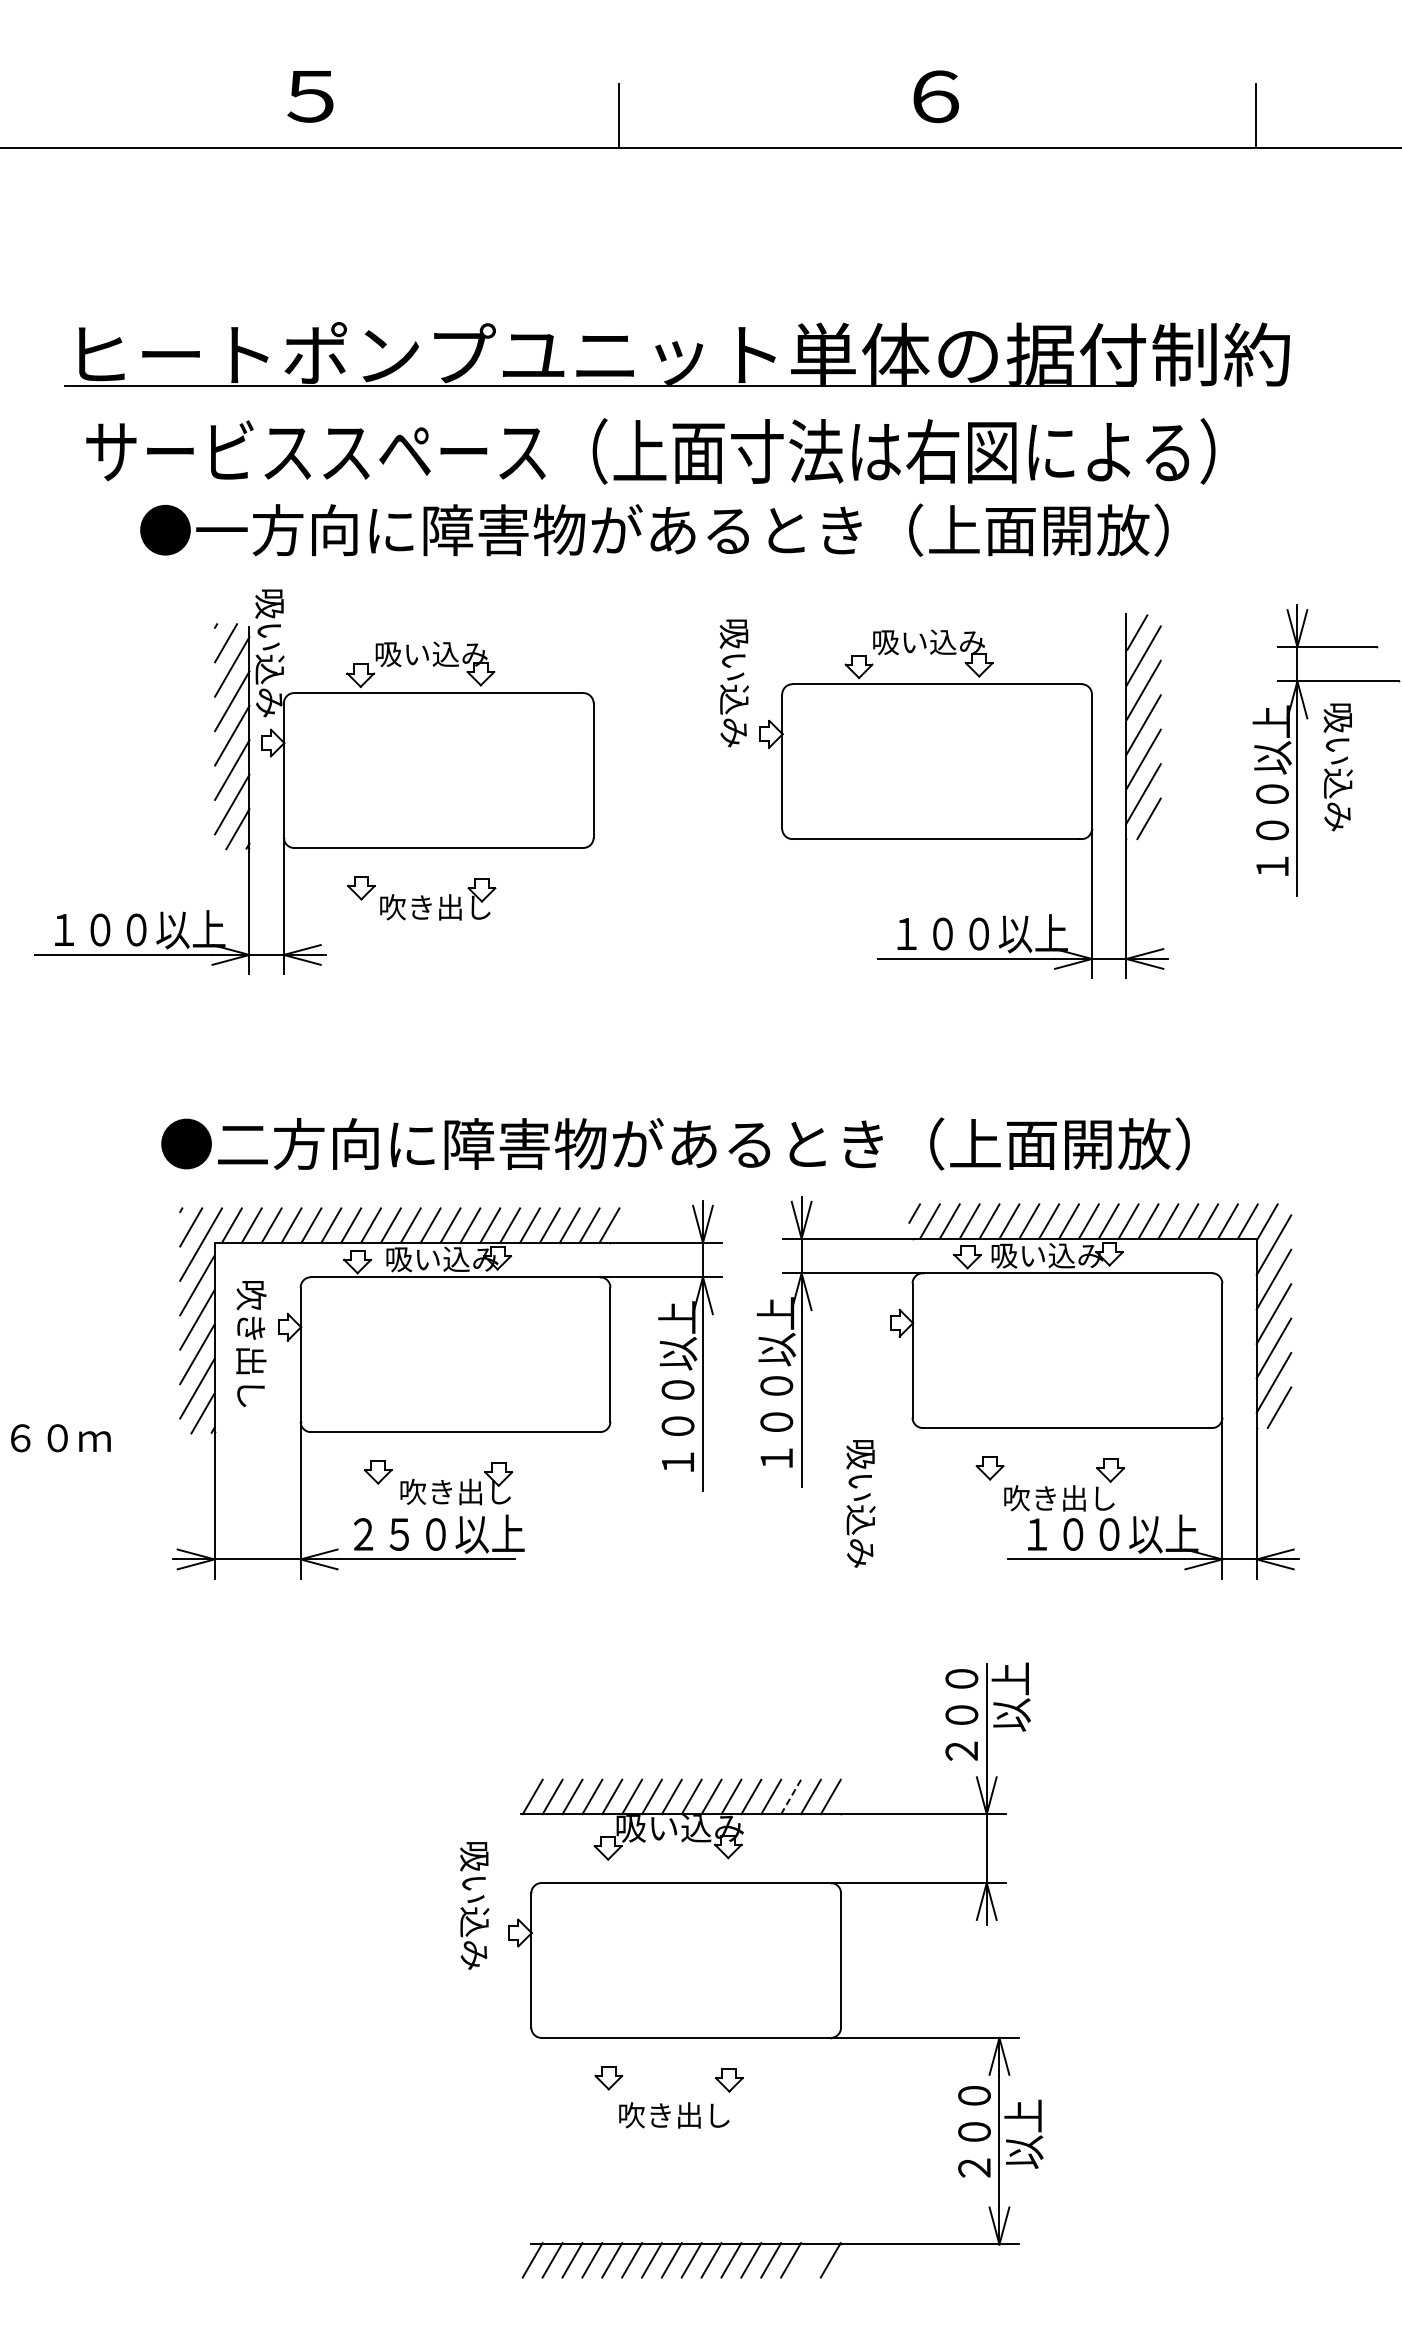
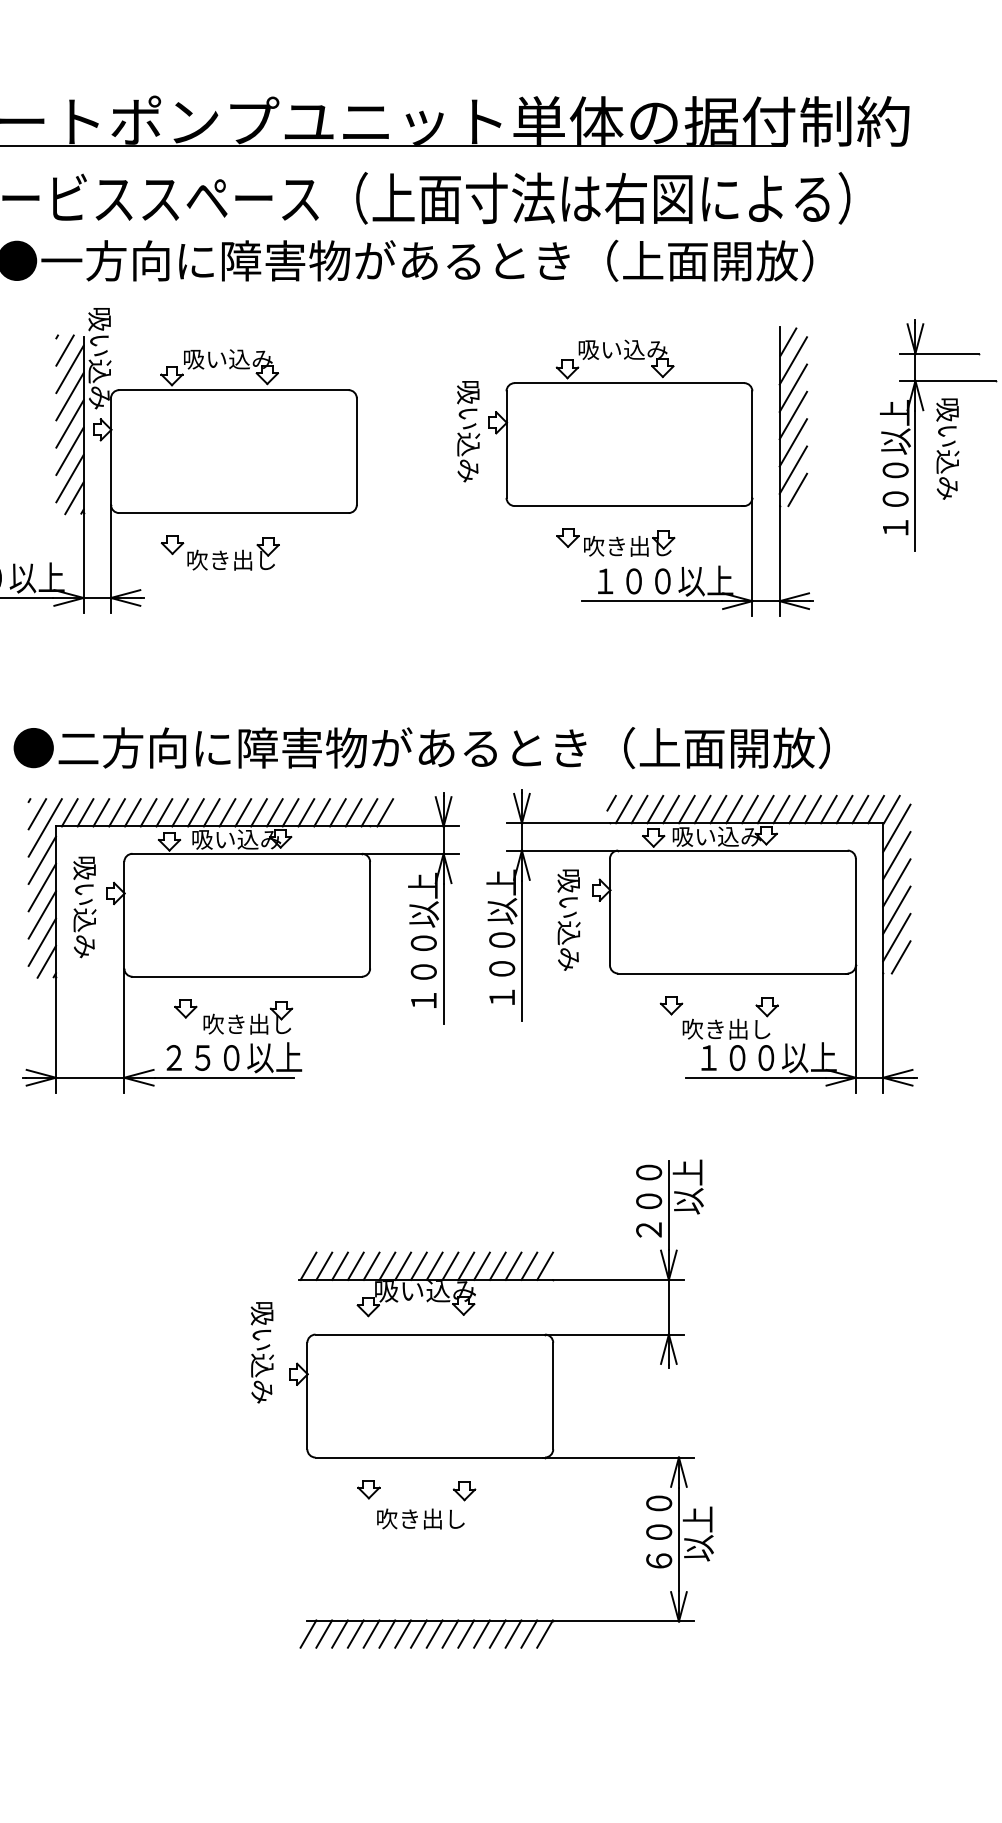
text: (733, 683) -> (467, 431), moved
part: (919, 885) -> (615, 542), added
line: (629, 1225) -> (385, 812), added
text: (251, 1344) -> (85, 907), 吹き出し -> 吸い込み
text: (860, 1503) -> (568, 919), moved
line: (791, 1796) -> (513, 1265), dashed -> solid
text: (974, 2167) -> (659, 1560), ２００ -> ６００
line: (810, 2260) -> (528, 1634), added

